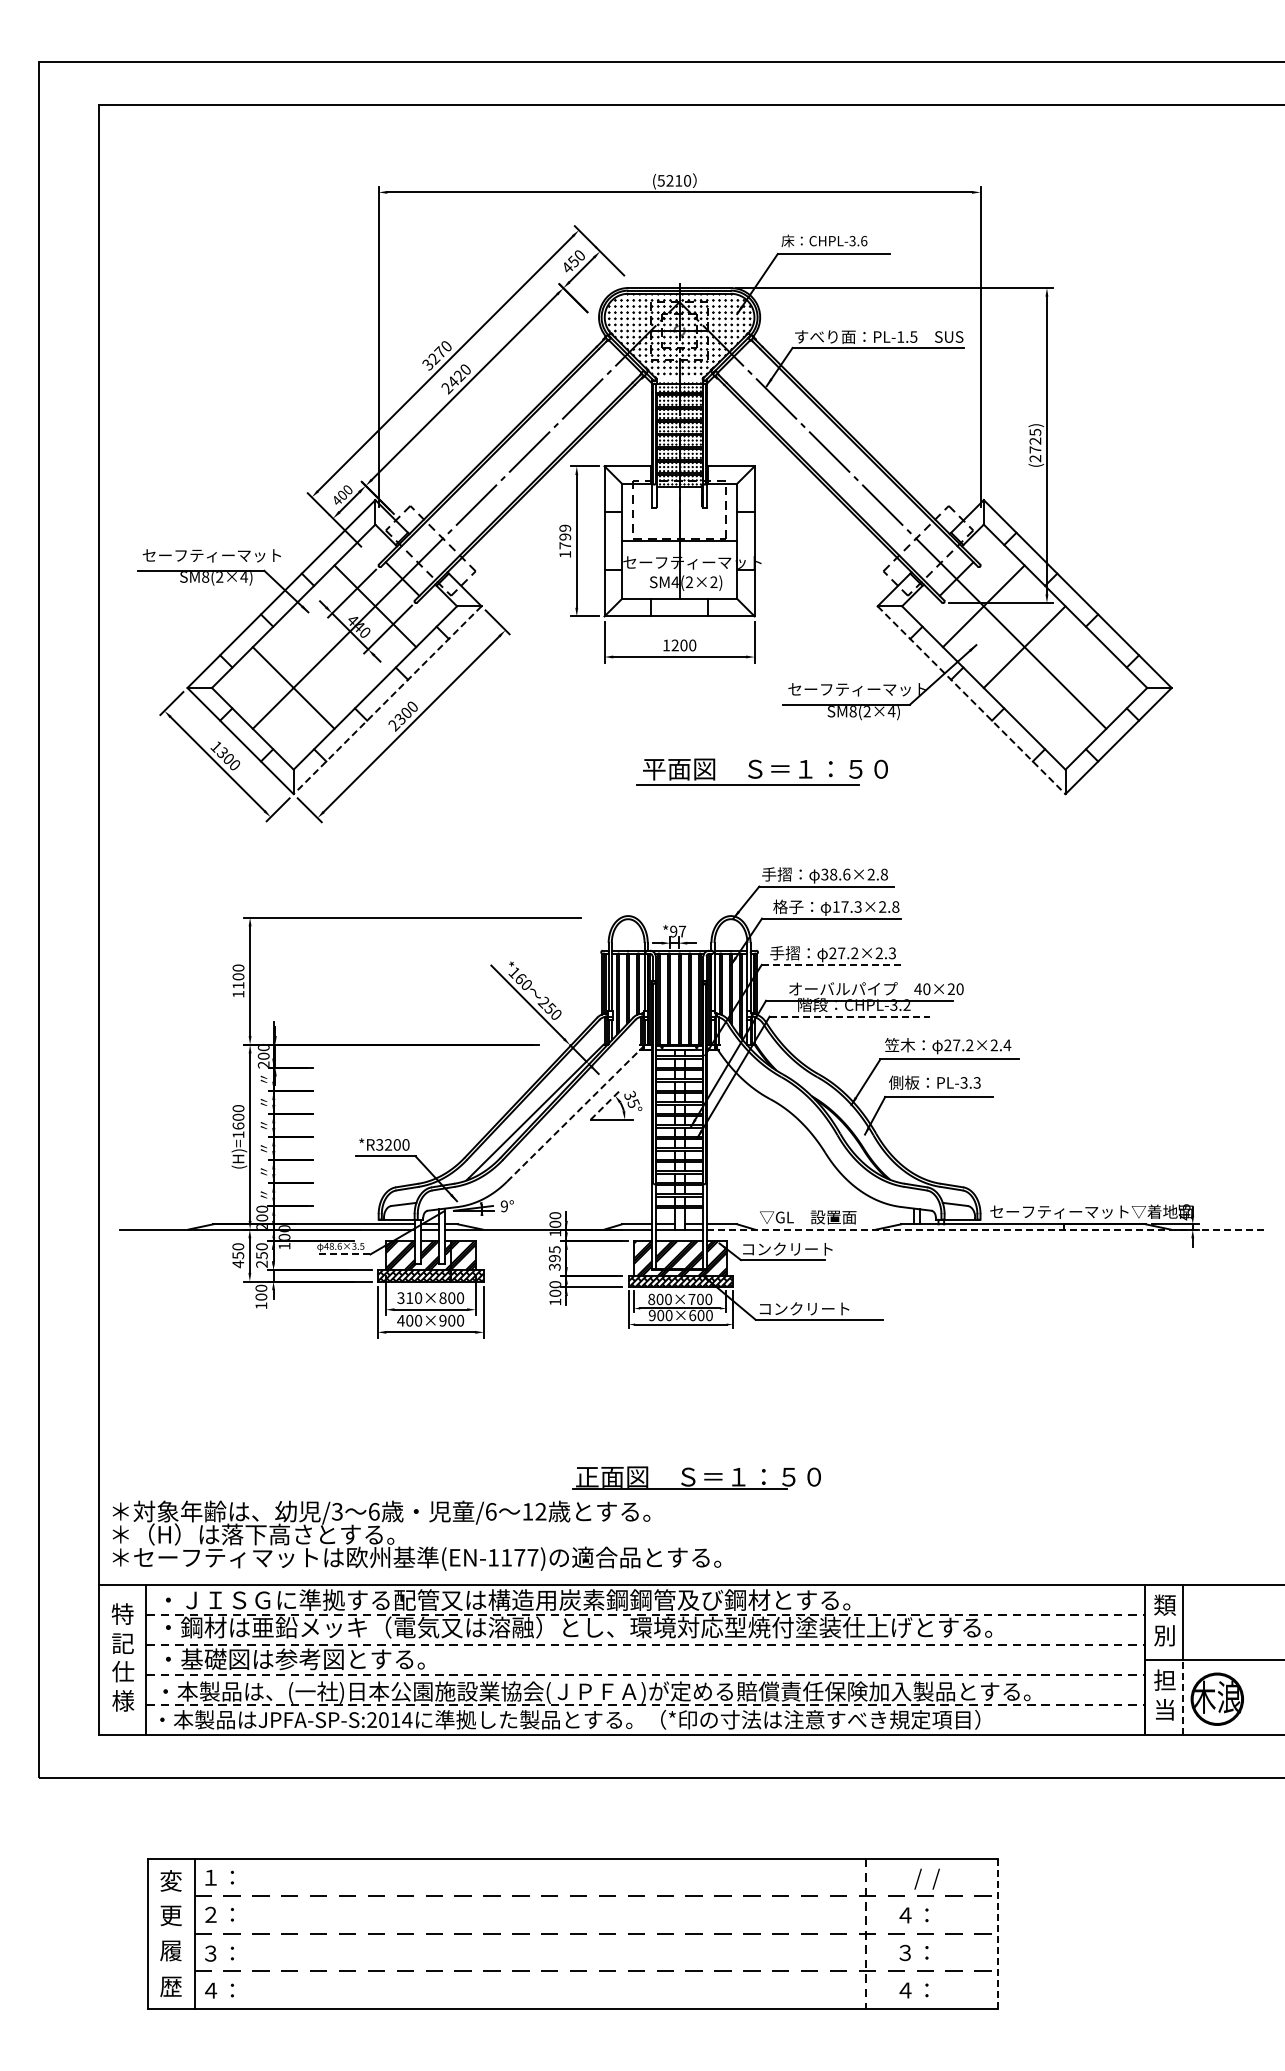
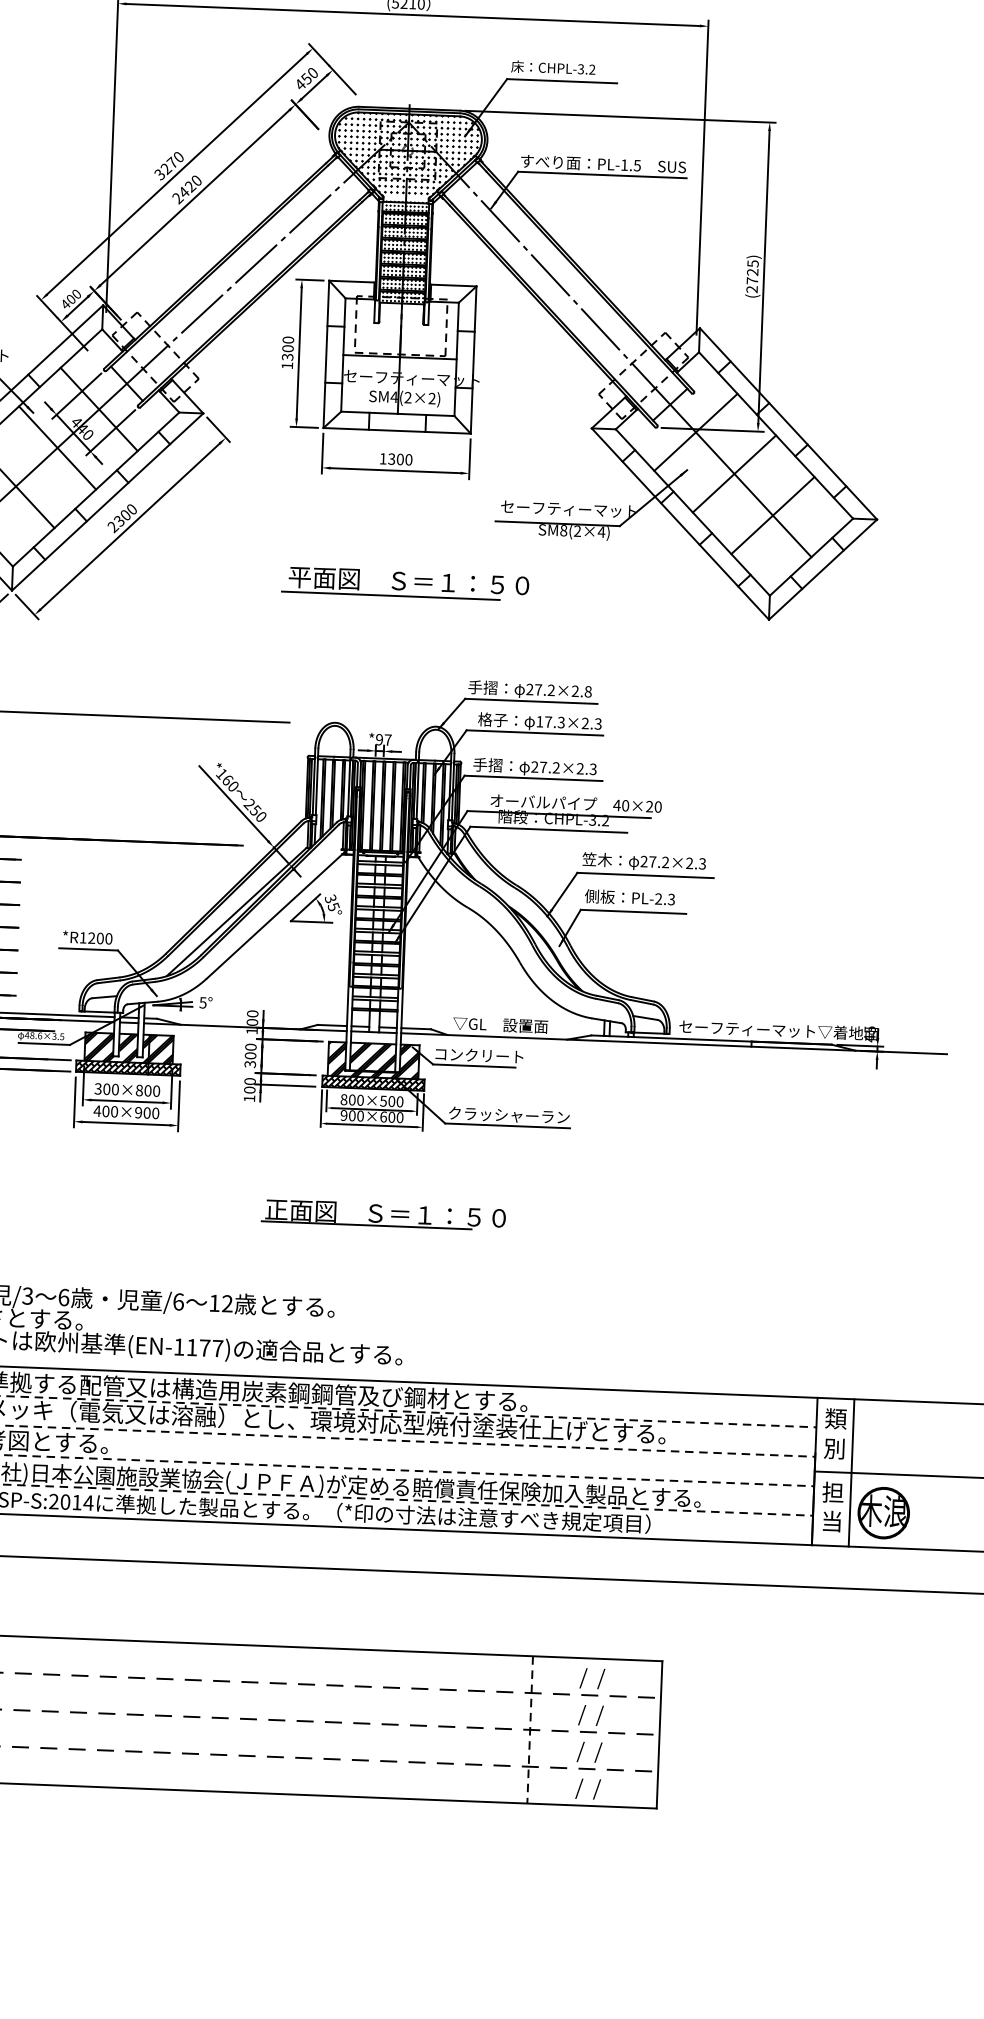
text: (864, 241) -> (592, 70), CHPL-3.6 -> CHPL-3.2
text: (565, 536) -> (288, 348), 1799 -> 1300
text: (674, 645) -> (391, 459), 1200 -> 1300
line: (334, 646) -> (57, 447), added
line: (1065, 687) -> (772, 515), added
line: (387, 700) -> (107, 502), dashed -> solid
line: (971, 700) -> (680, 524), dashed -> solid
part: (761, 771) -> (404, 583), moved
text: (835, 874) -> (540, 689), 38.6×2.8 -> 27.2×2.8
text: (895, 906) -> (597, 723), 17.3×2.8 -> 17.3×2.3
line: (832, 964) -> (534, 778), dashed -> solid
line: (849, 1016) -> (548, 829), dashed -> solid
text: (1007, 1045) -> (702, 864), 27.2×2.4 -> 27.2×2.3
text: (963, 1082) -> (658, 898), PL-3.3 -> PL-2.3
line: (605, 1105) -> (306, 907), dashed -> solid
line: (575, 1114) -> (276, 915), dashed -> solid
text: (379, 1144) -> (82, 937), *R3200 -> *R1200
text: (503, 1206) -> (202, 1002), 9° -> 5°
line: (984, 1229) -> (673, 1043), dashed -> solid
line: (343, 1254) -> (43, 1044), dashed -> solid
text: (554, 1254) -> (250, 1051), 395 -> 300
text: (409, 1298) -> (106, 1089), 310×800 -> 300×800
text: (691, 1299) -> (383, 1101), 800×700 -> 800×500
text: (820, 1309) -> (509, 1115), コンクリート -> クラッシャーラン
part: (696, 1477) -> (383, 1214), moved
line: (1182, 1697) -> (849, 1510), dashed -> solid
text: (919, 1916) -> (583, 1714), ４： -> /  /
line: (997, 1934) -> (659, 1735), dashed -> solid
text: (919, 1953) -> (582, 1751), ３： -> /  /
text: (919, 1991) -> (580, 1788), ４： -> /  /

